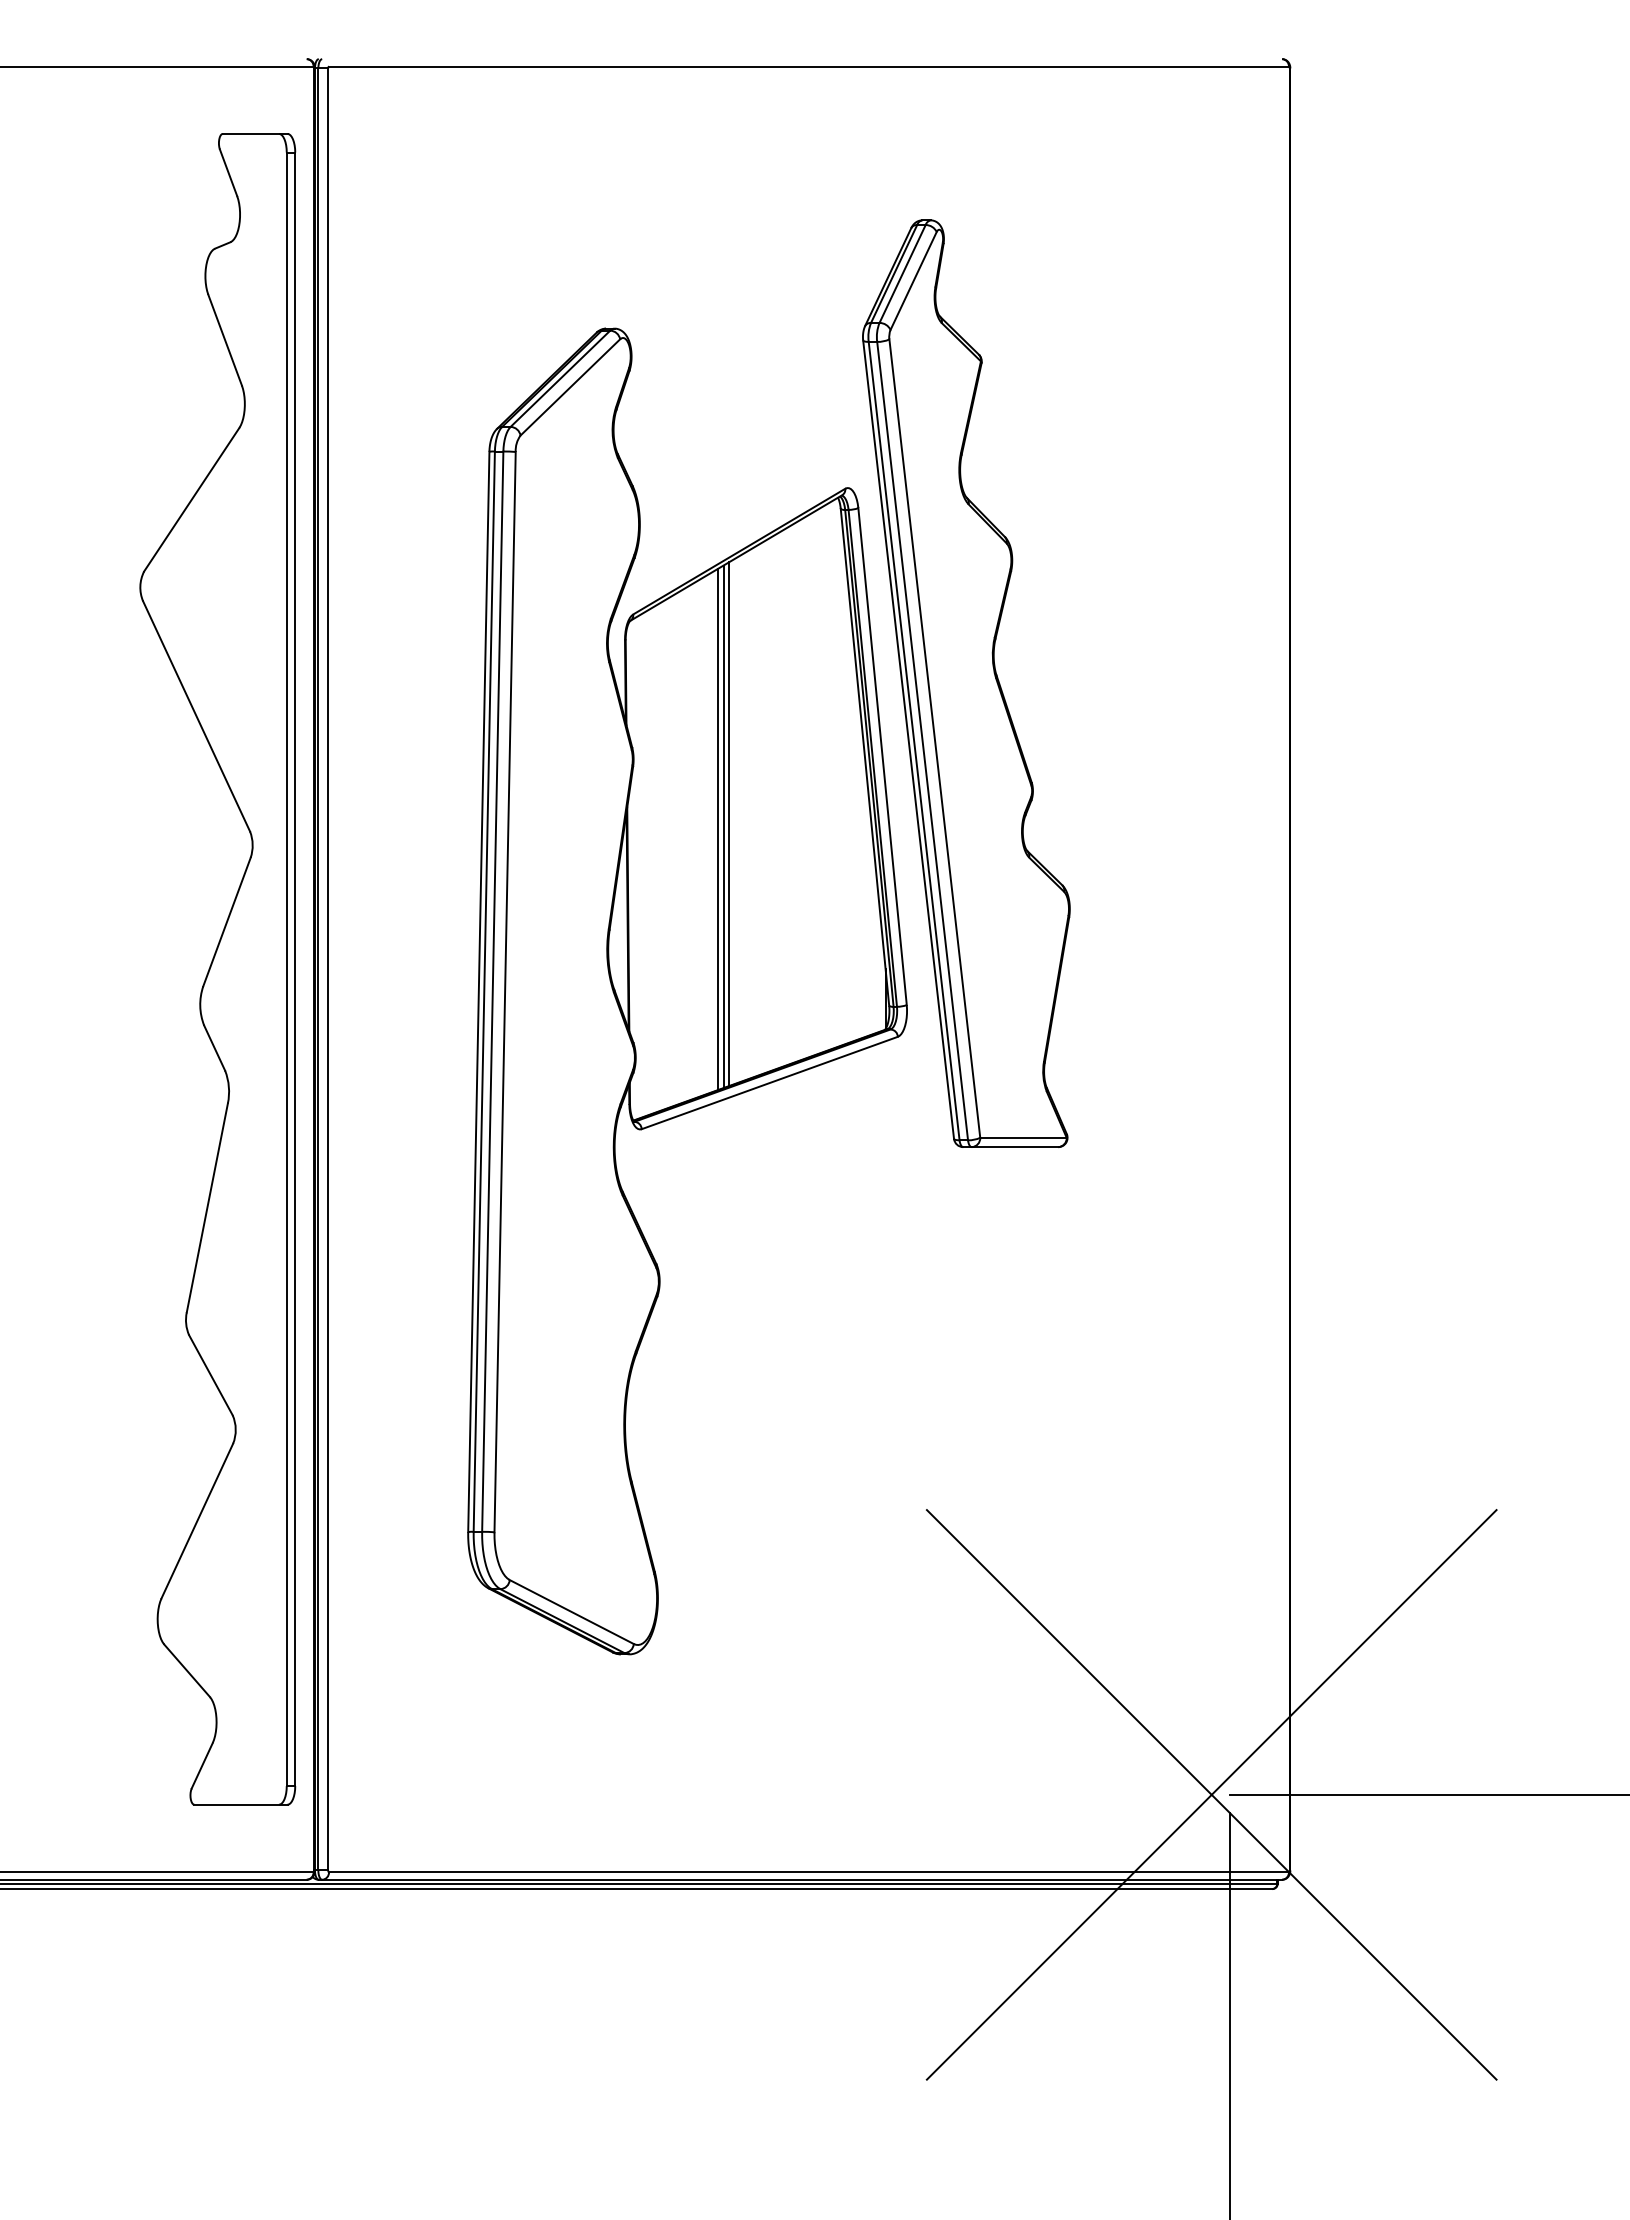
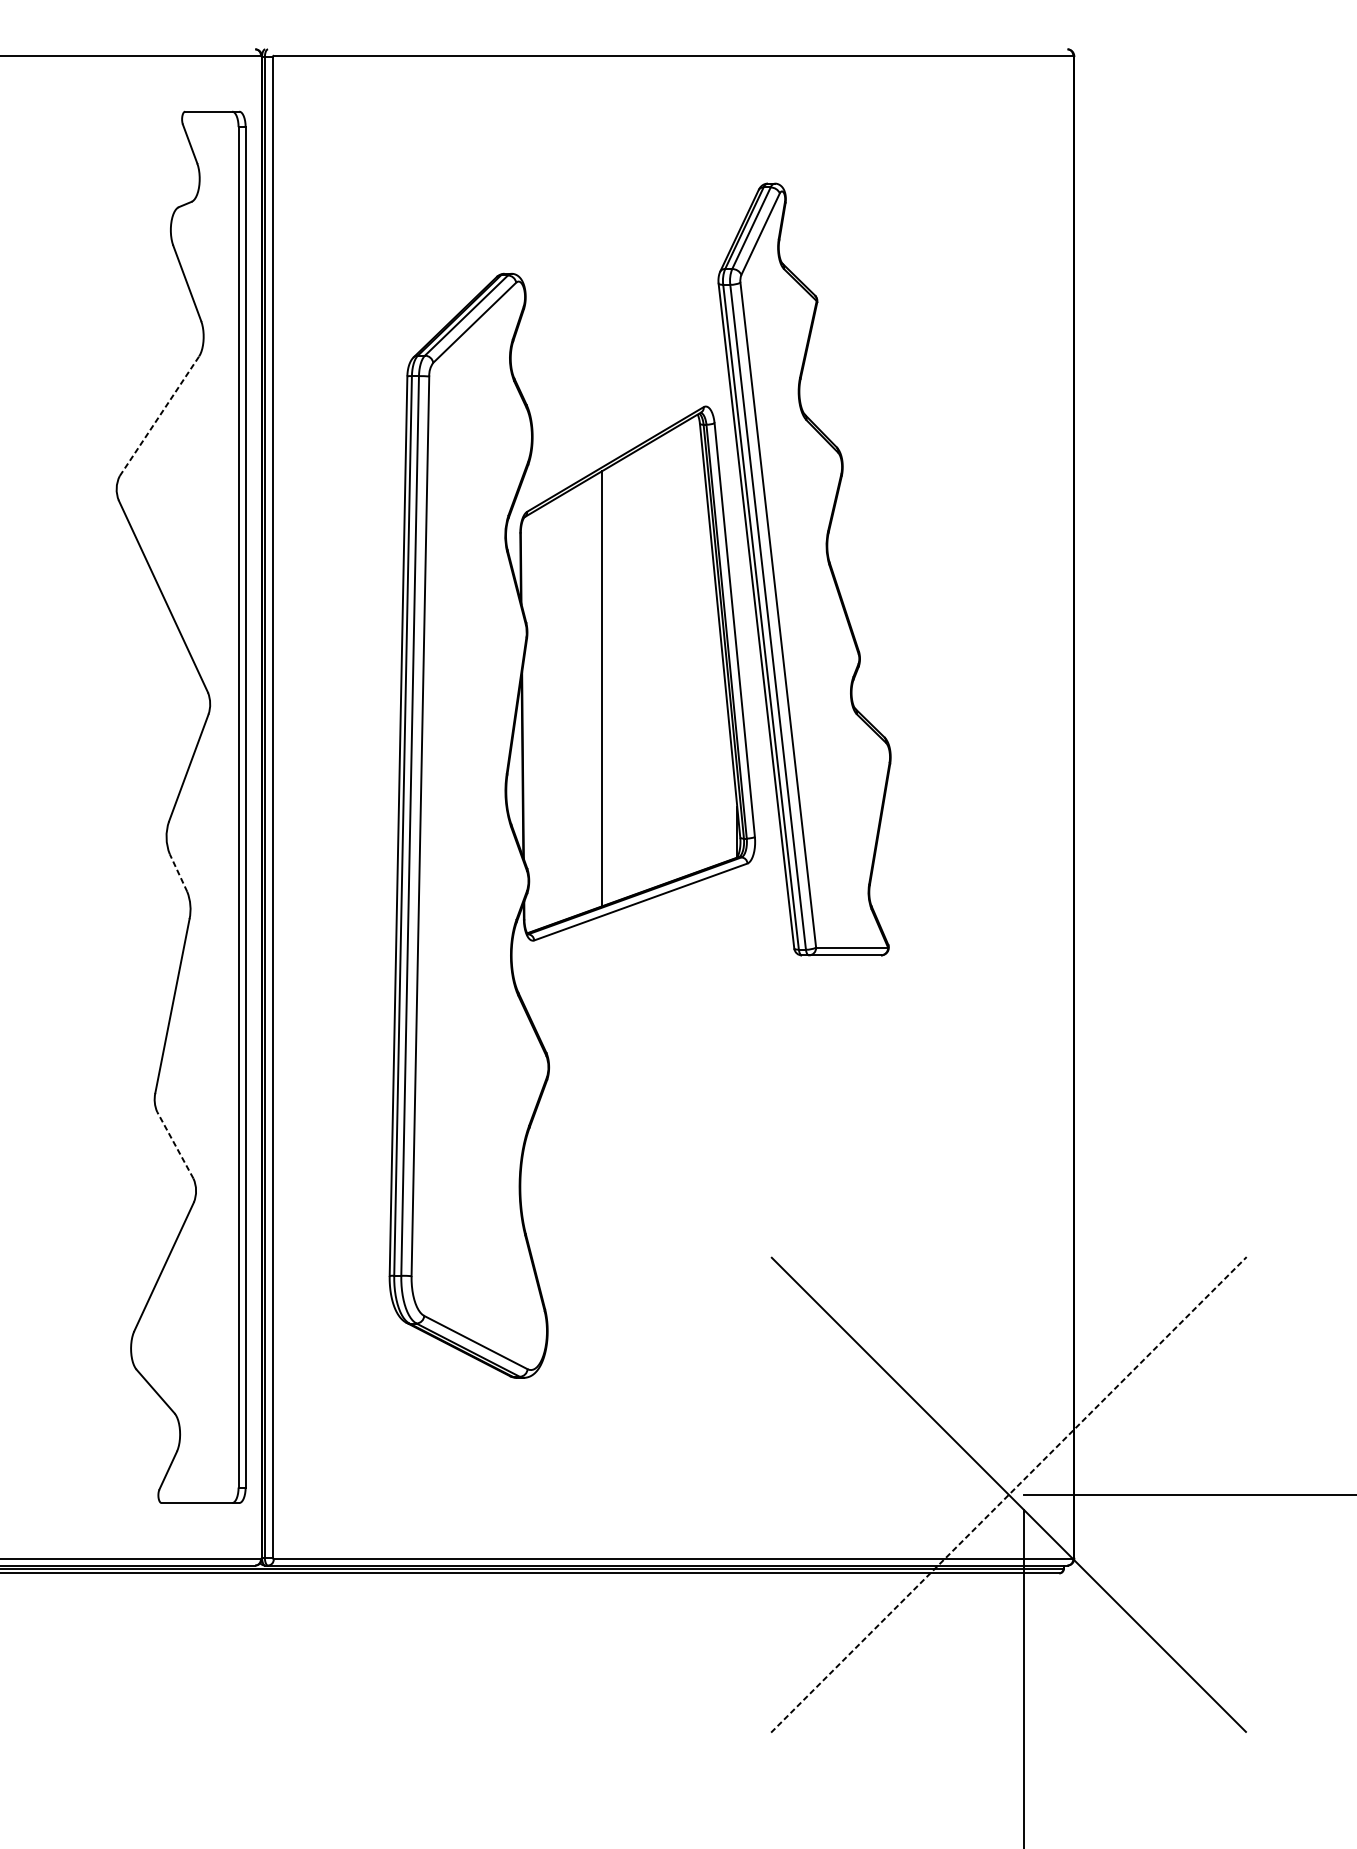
line: (192, 499) -> (160, 416), solid -> dashed
line: (729, 824) -> (607, 686), removed
line: (717, 829) -> (597, 690), removed
line: (214, 1048) -> (178, 873), solid -> dashed
line: (210, 1374) -> (175, 1144), solid -> dashed
line: (1211, 1794) -> (1008, 1494), solid -> dashed

